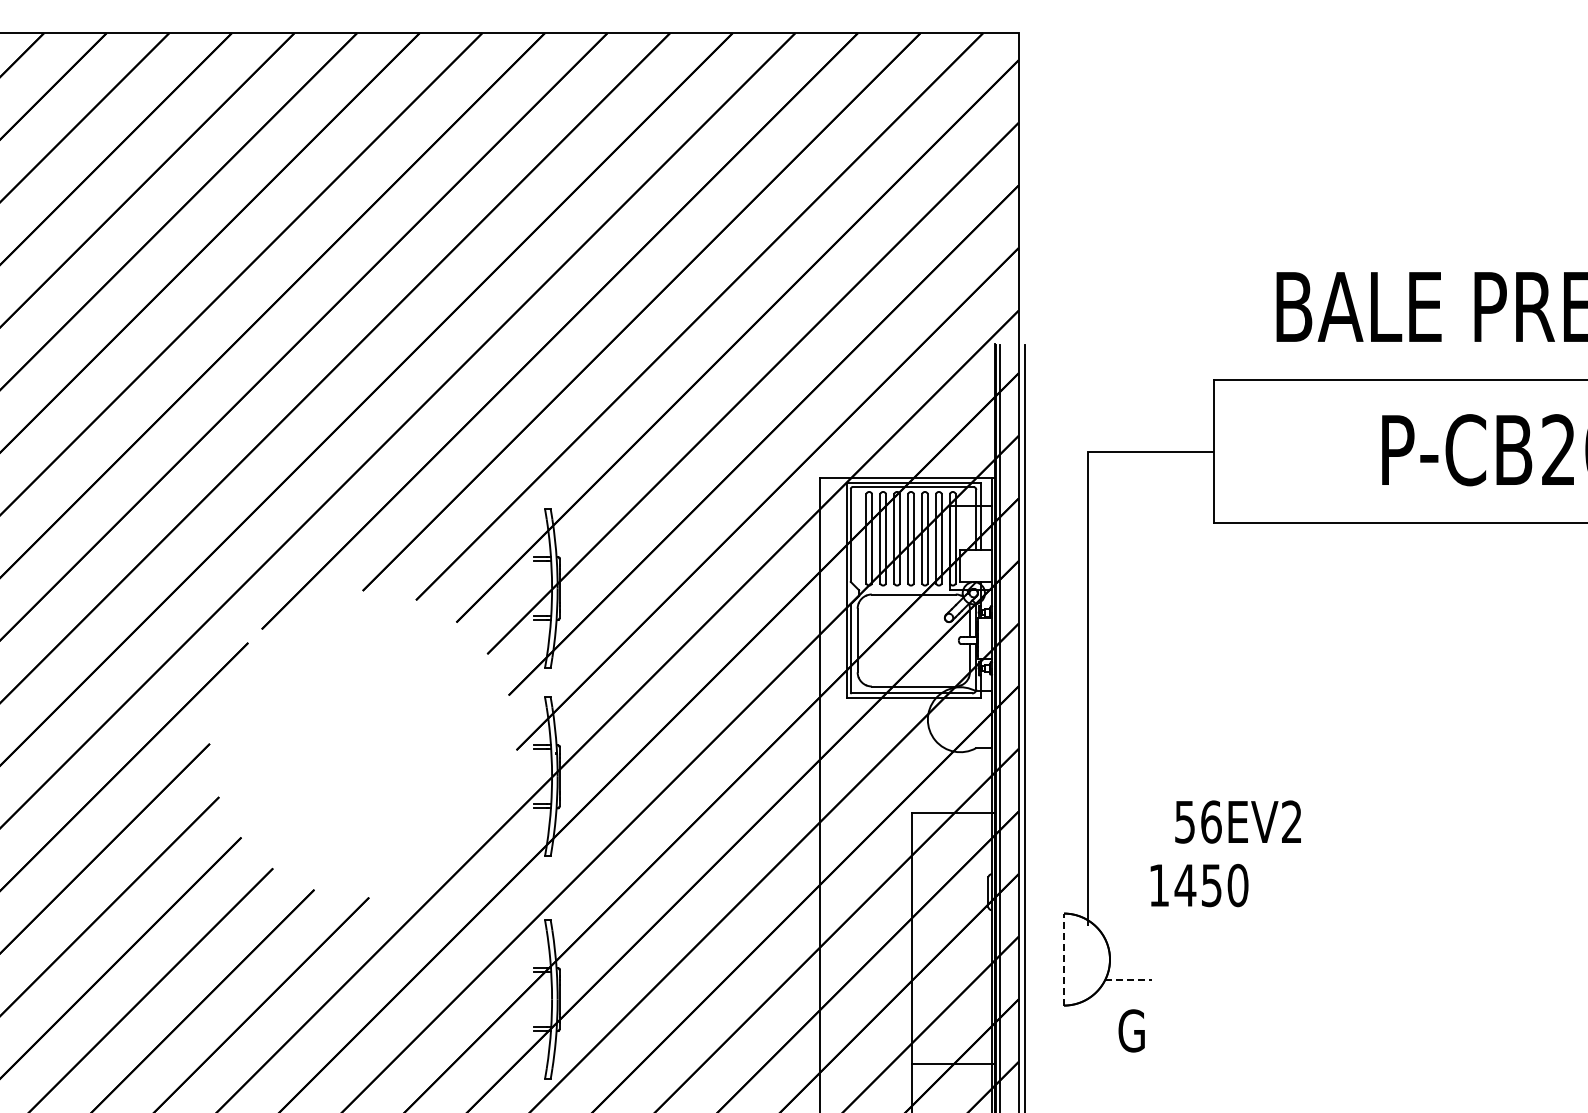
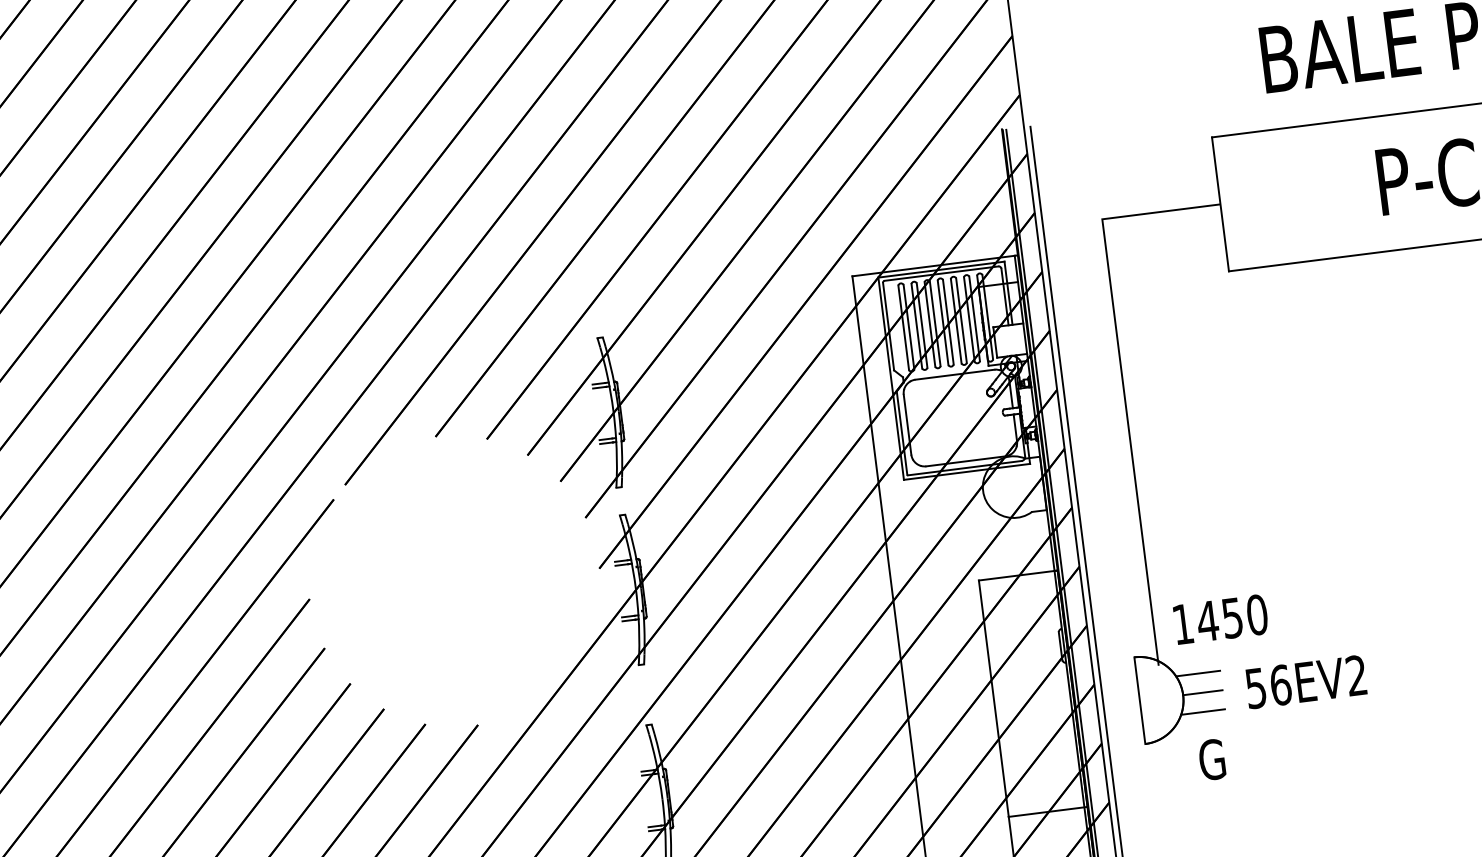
text: (1237, 821) -> (1305, 681), moved
text: (1199, 885) -> (1220, 619), moved
line: (1128, 938) -> (1198, 673), added
line: (1064, 959) -> (1140, 700), dashed -> solid
line: (1130, 959) -> (1202, 692), added
line: (1129, 979) -> (1203, 711), dashed -> solid

